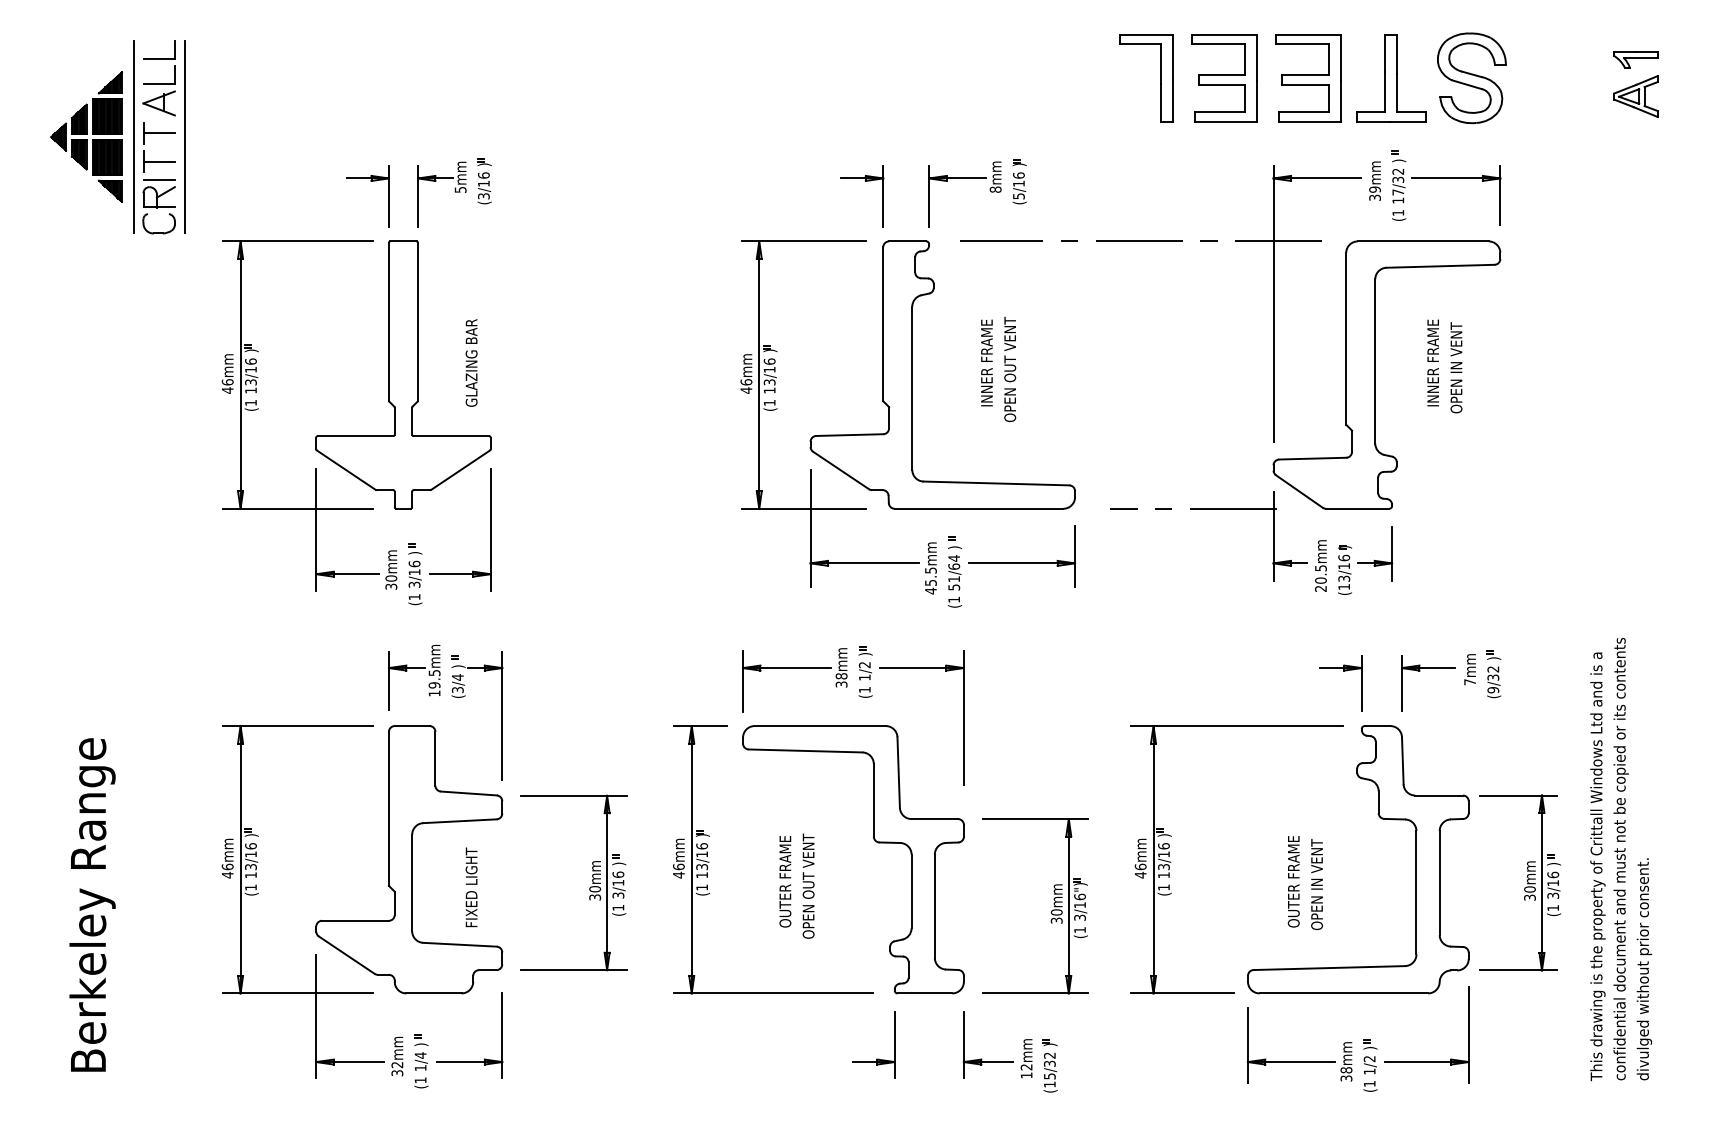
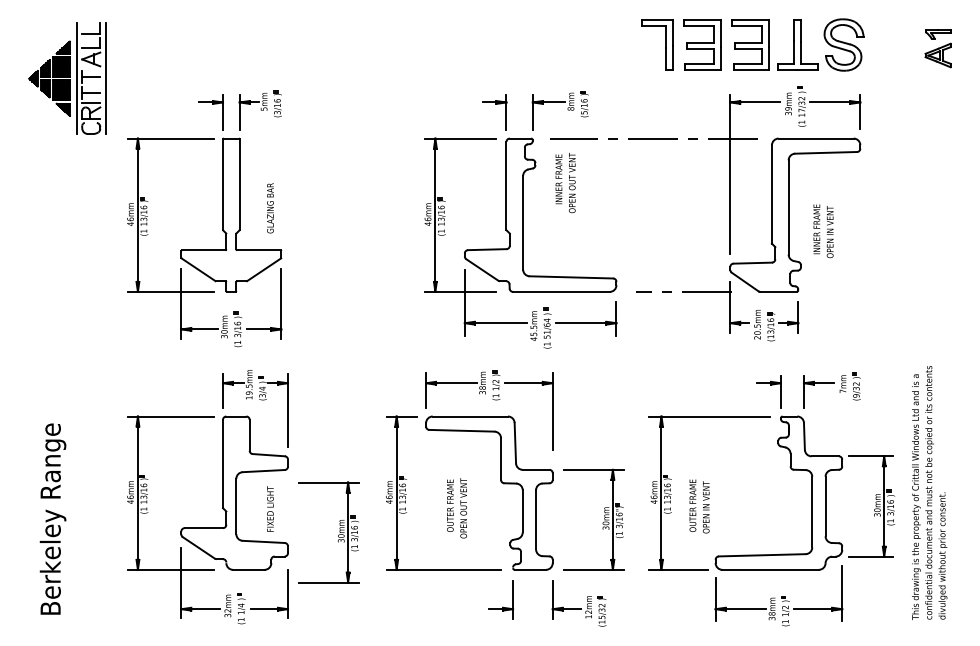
text: (1444, 366) -> (823, 231), moved
text: (998, 368) -> (565, 182), moved
text: (1305, 882) -> (699, 506), moved
part: (590, 886) -> (338, 534), moved

